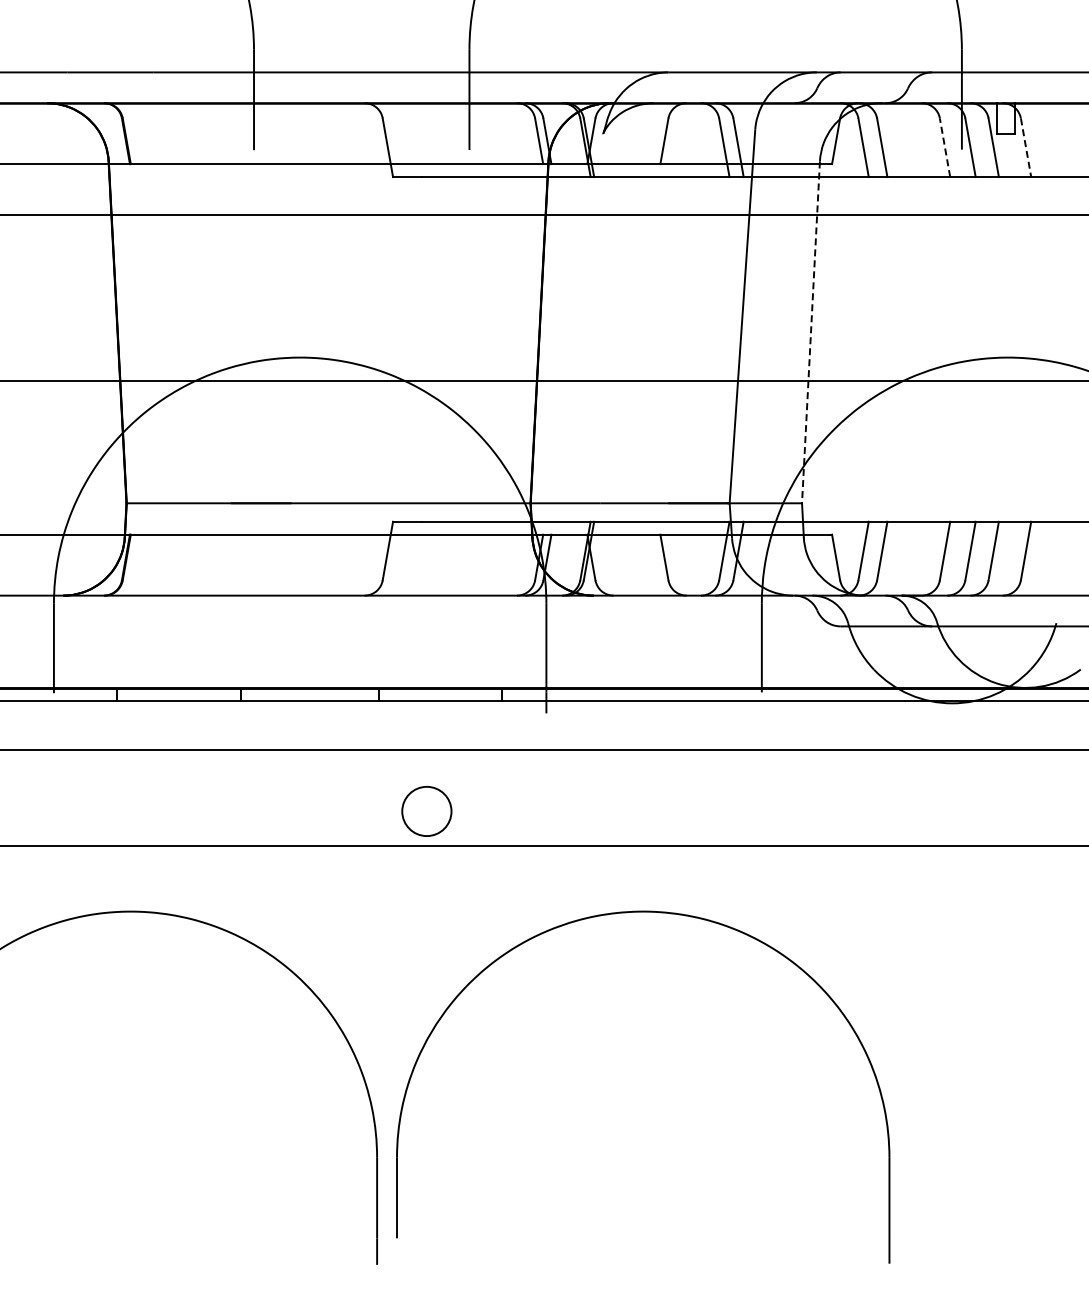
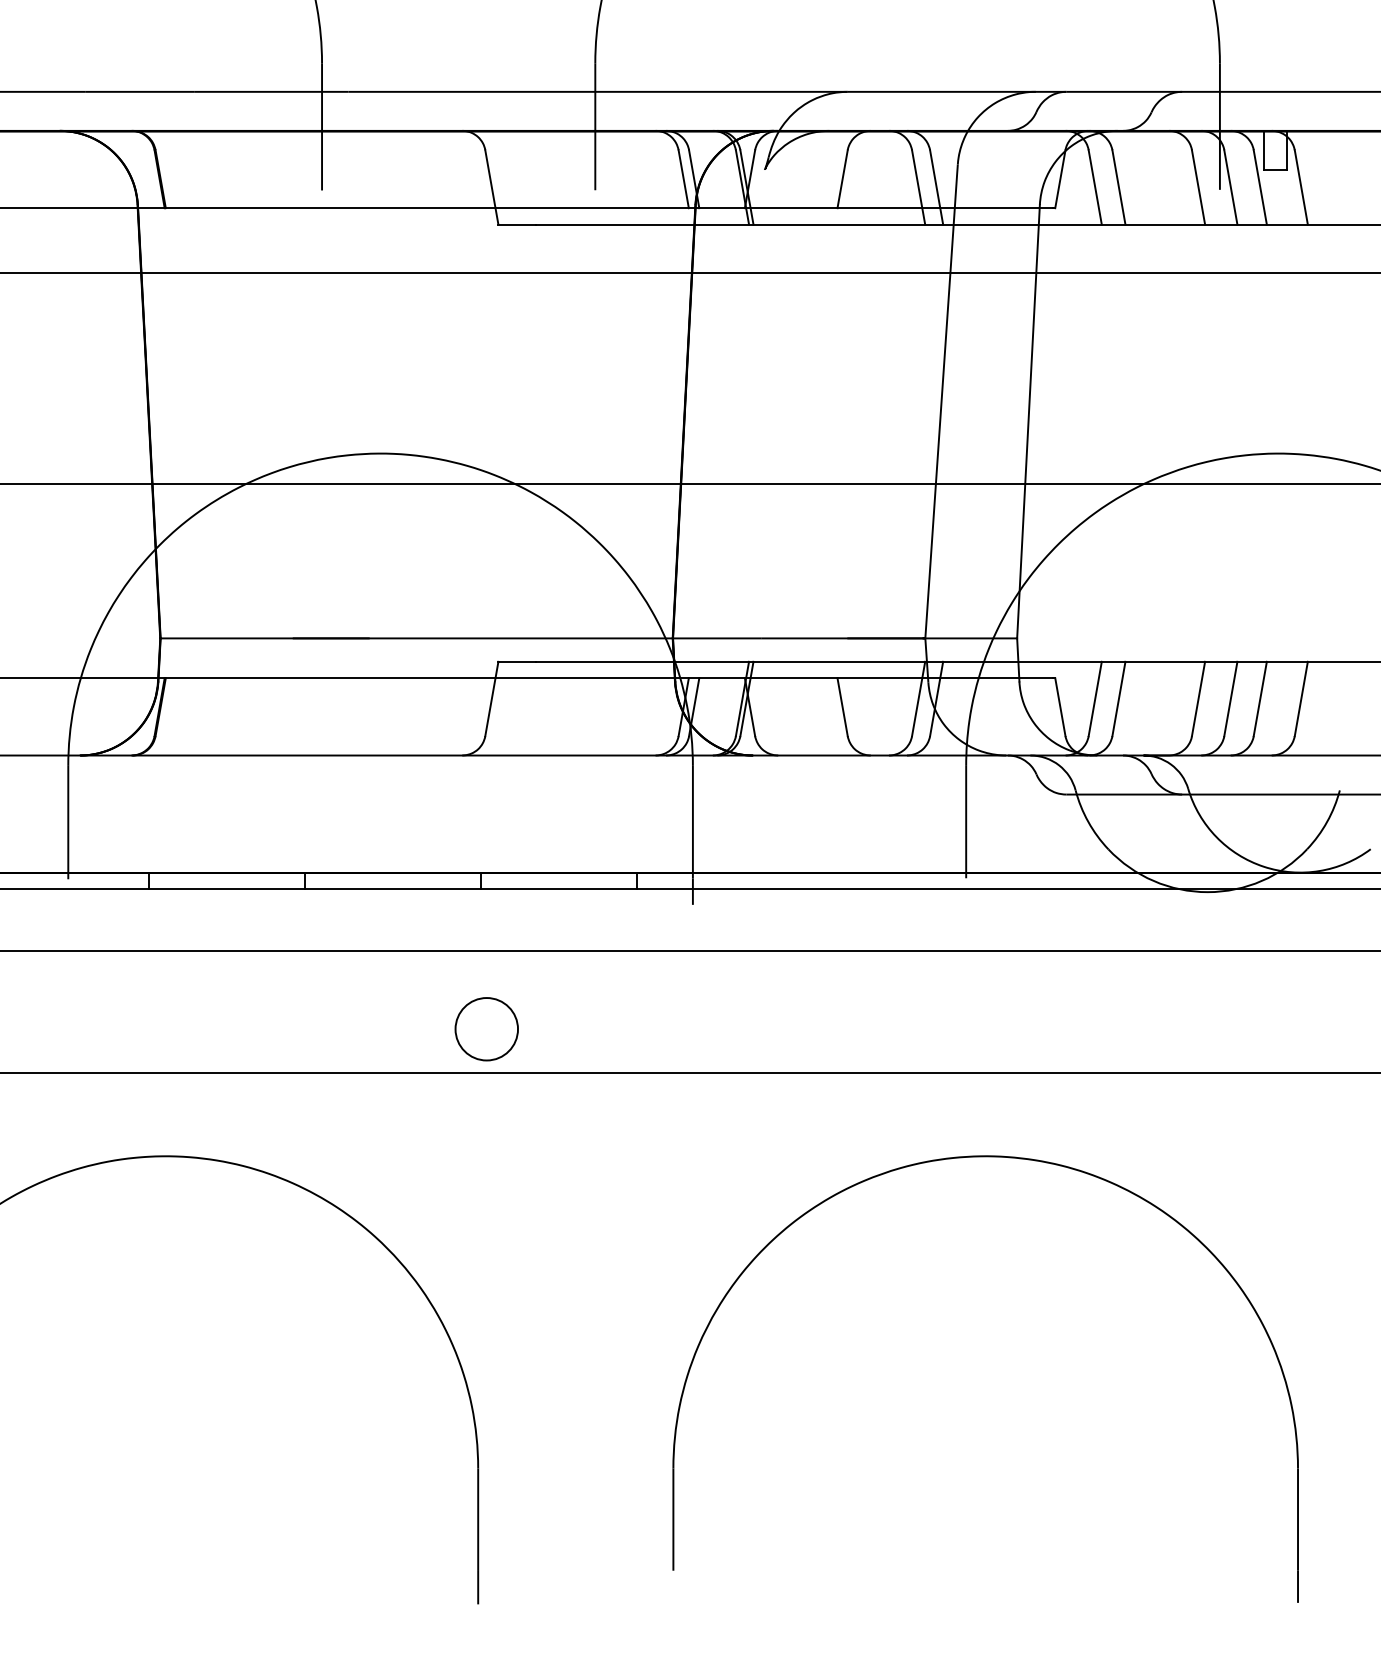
line: (945, 147) -> (1199, 187), dashed -> solid
line: (1026, 147) -> (1301, 187), dashed -> solid
line: (810, 332) -> (1027, 421), dashed -> solid
circle: (426, 811) -> (486, 1029), moved
part: (659, 913) -> (1006, 1158), moved

